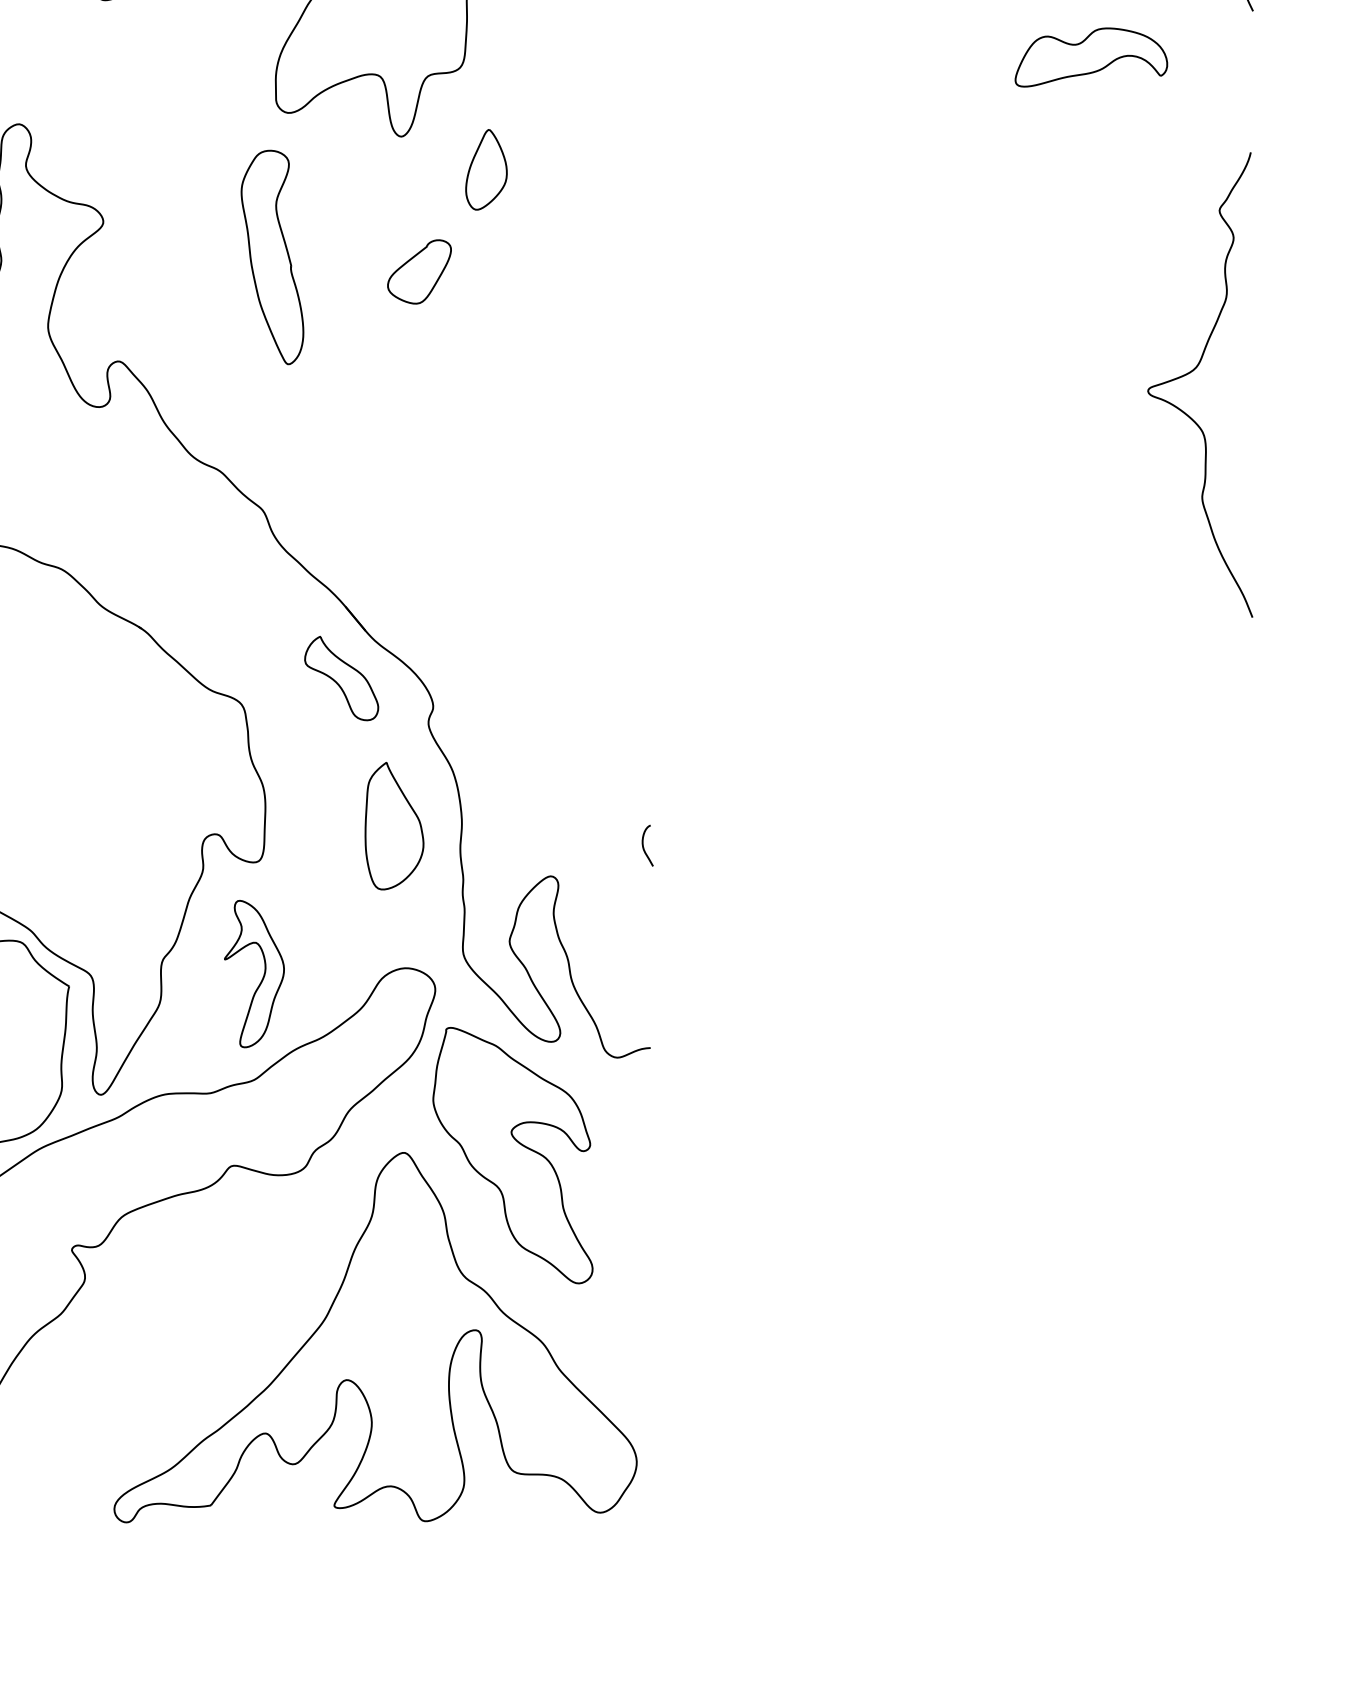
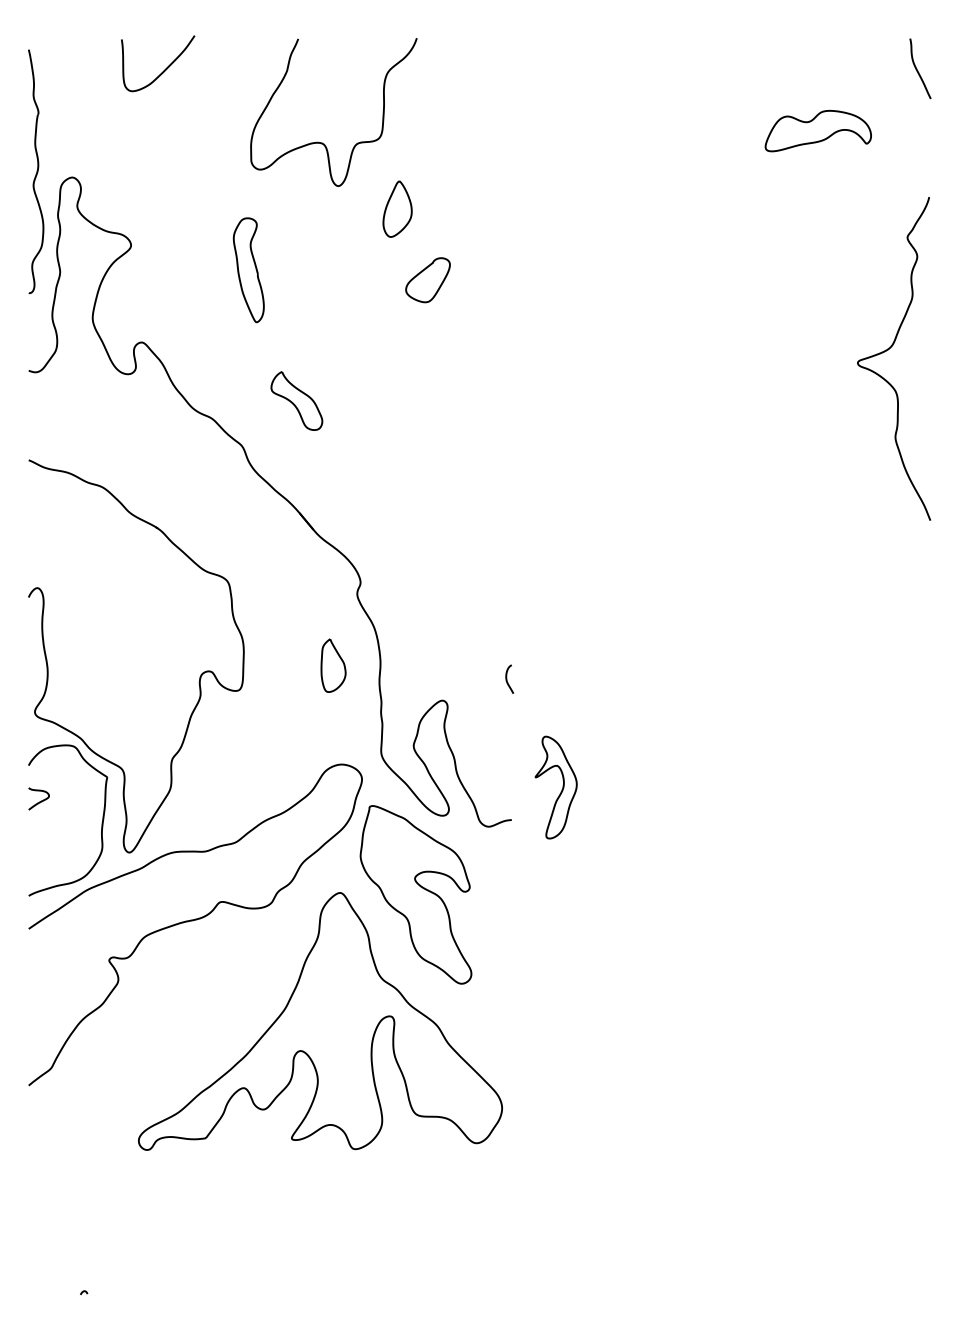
part: (272, 257) -> (248, 270), size x0.7
part: (418, 272) -> (427, 280), moved
part: (341, 677) -> (296, 400), moved
part: (394, 825) -> (333, 665), size x0.6
part: (262, 976) -> (561, 789), moved

